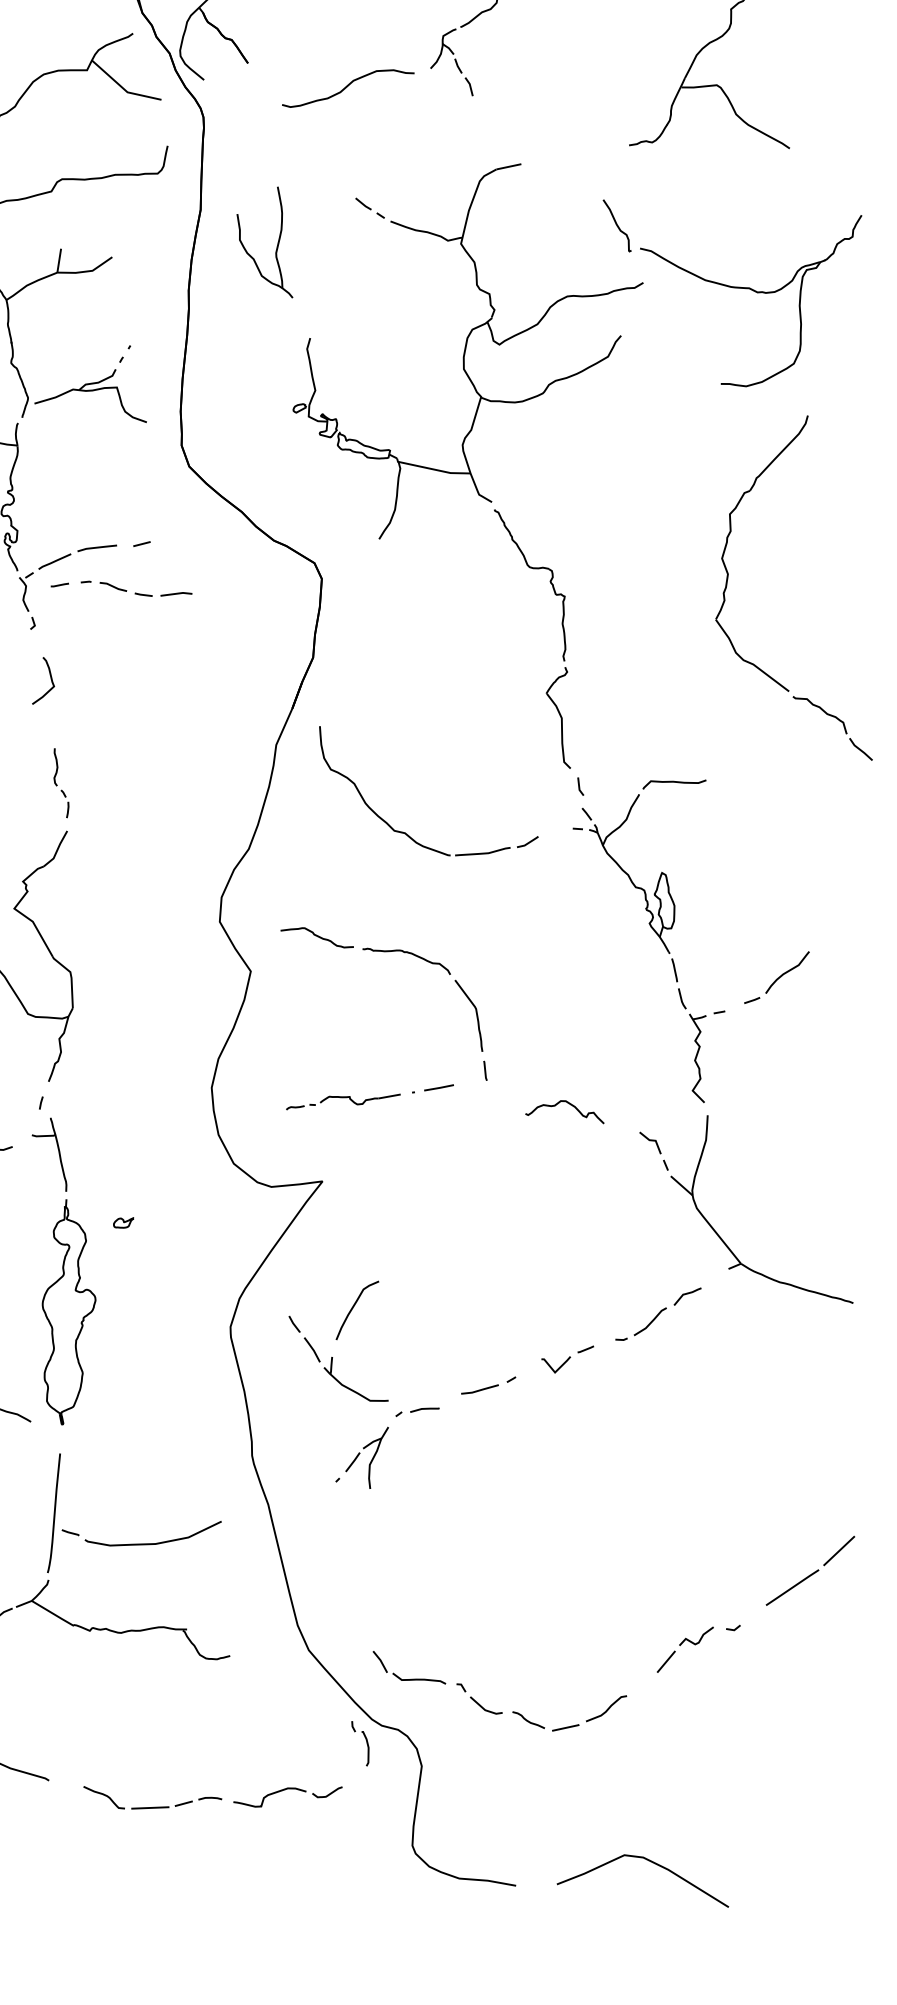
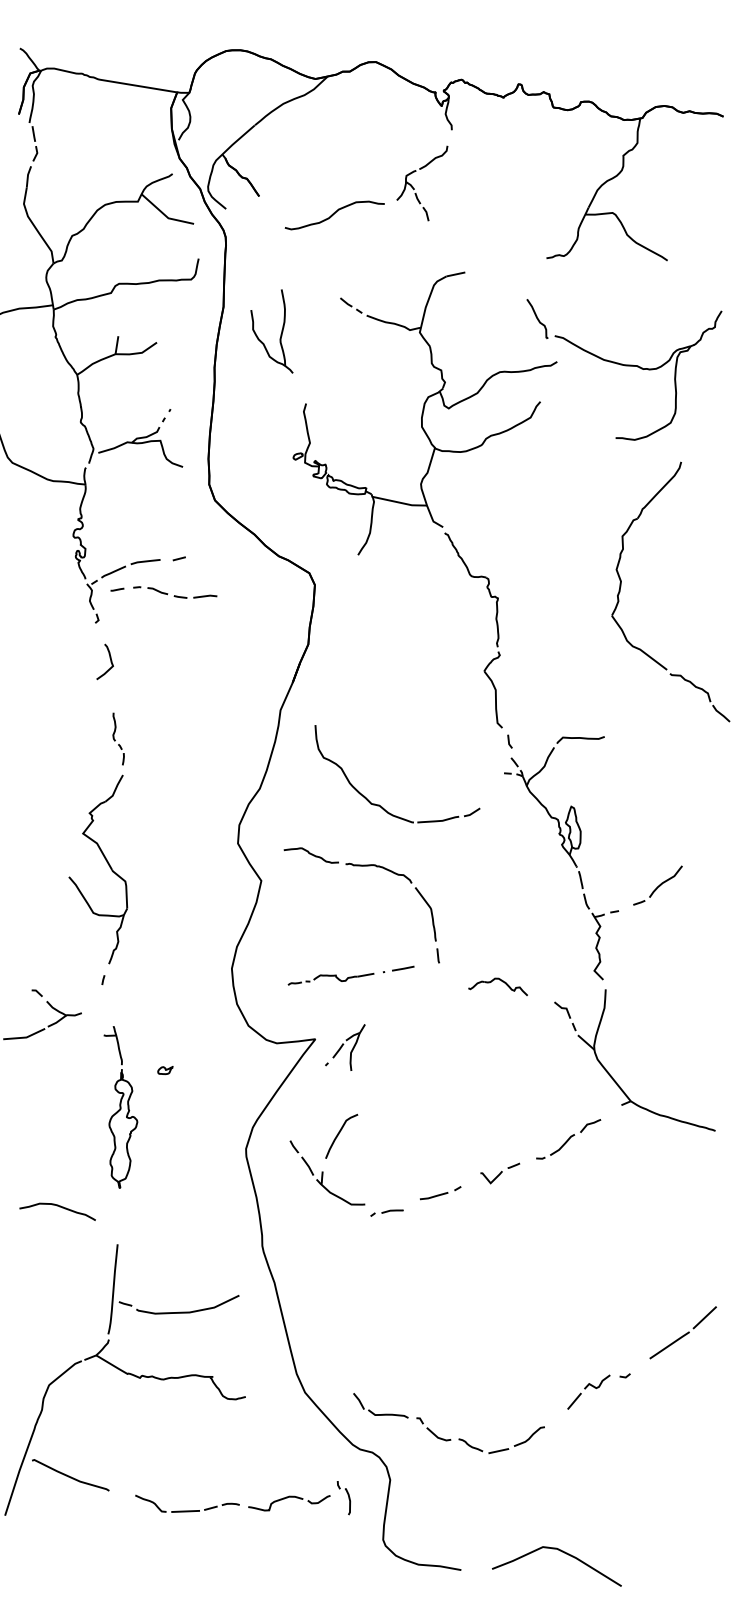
part: (404, 831) -> (379, 804), moved
part: (63, 1272) -> (120, 1107), size x0.7
part: (362, 1457) -> (345, 1047), moved
part: (359, 1744) -> (343, 1498), moved

